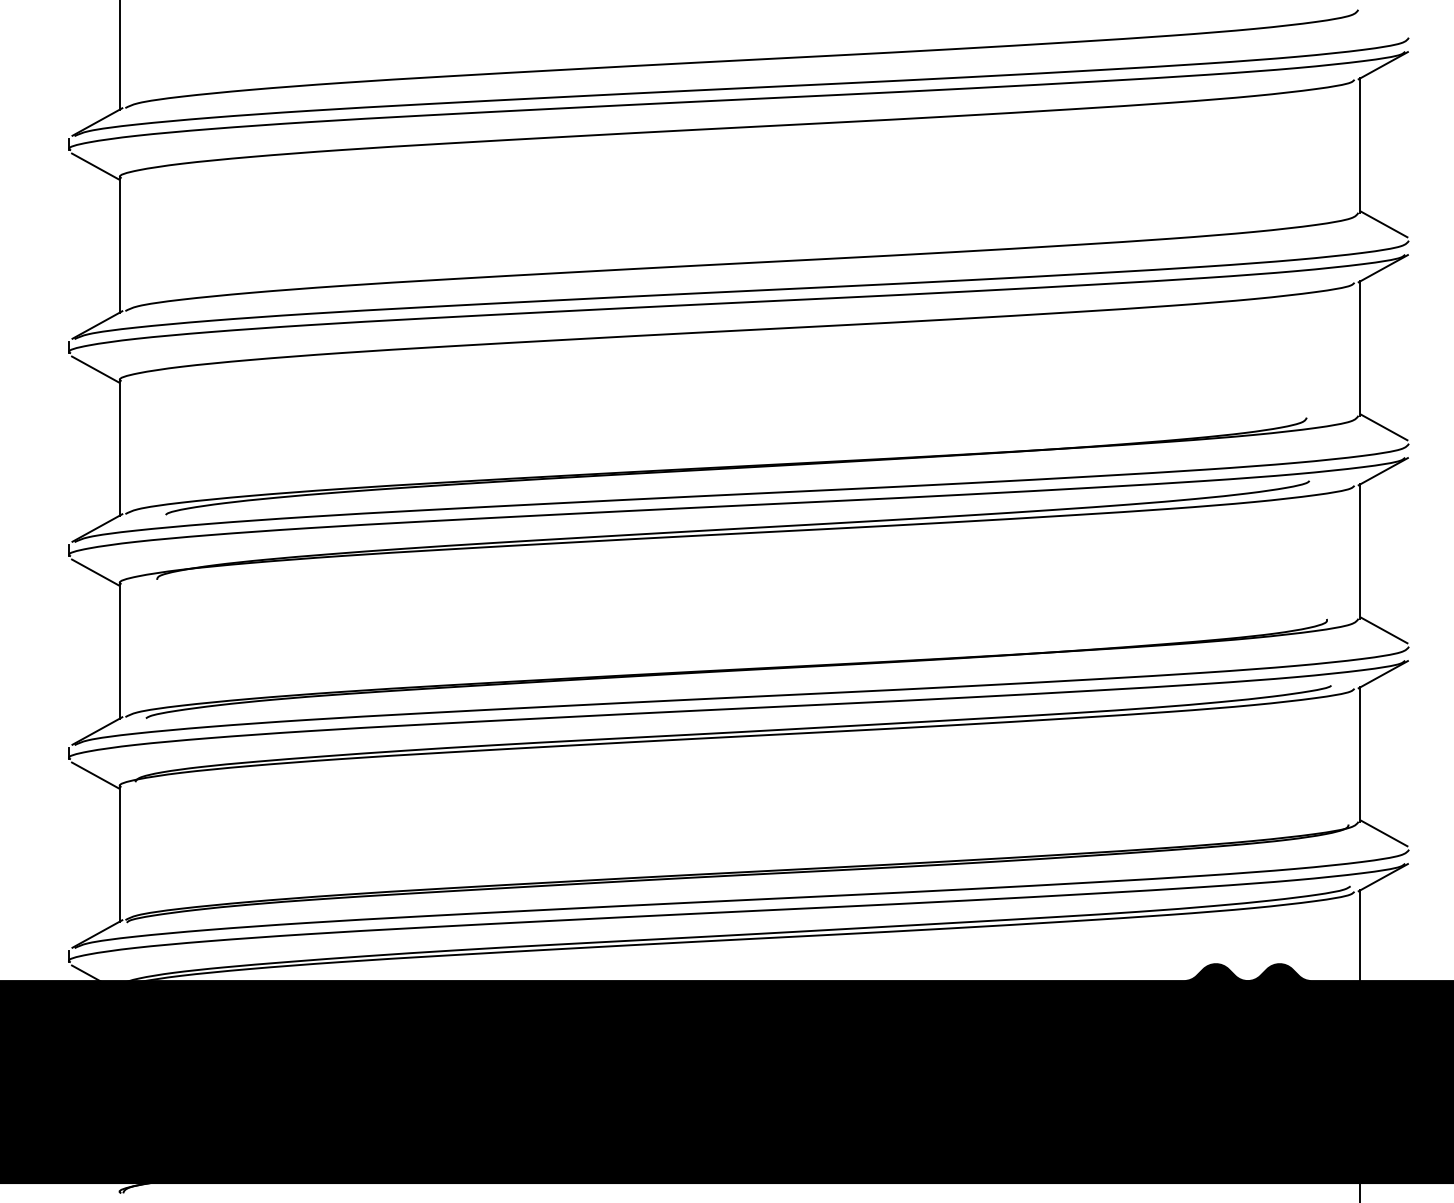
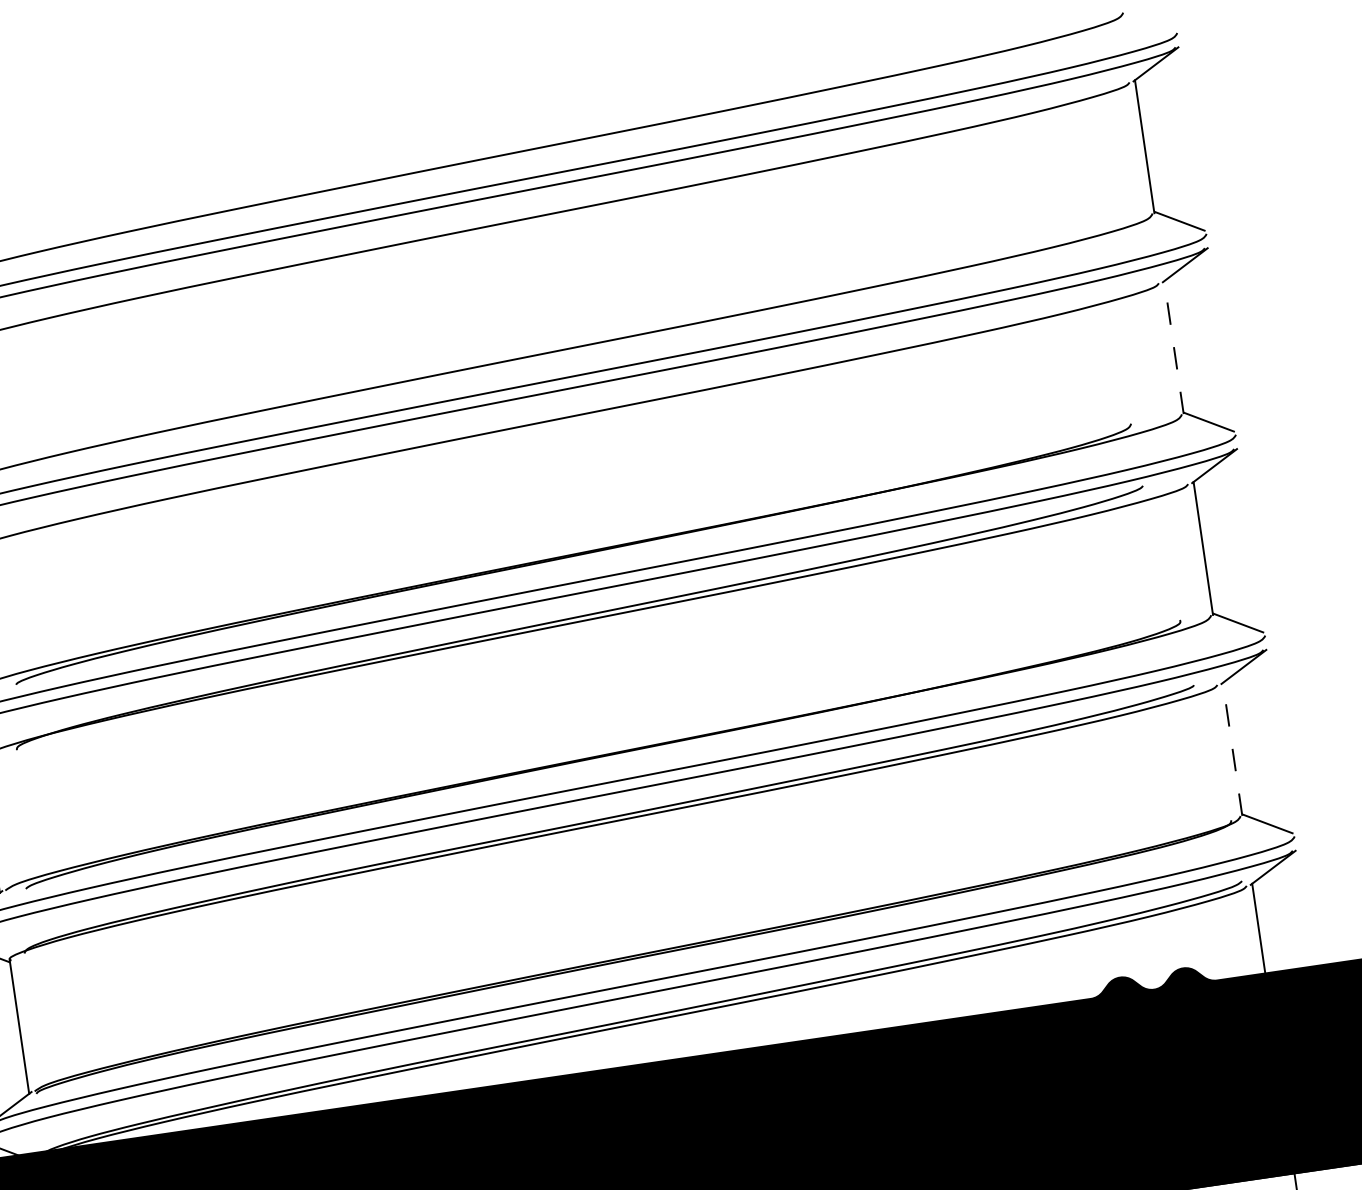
line: (1360, 348) -> (1174, 347), solid -> dashed
line: (1360, 754) -> (1232, 749), solid -> dashed

